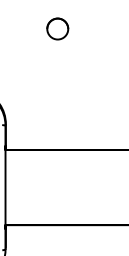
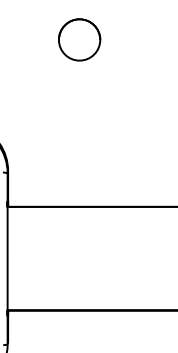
part: (57, 28) -> (79, 39), size x1.43

